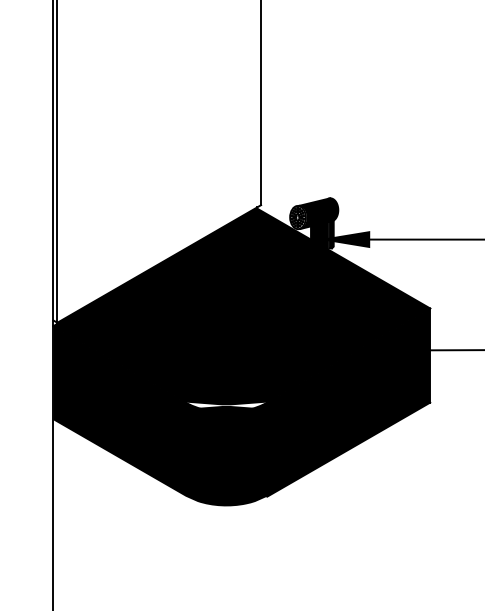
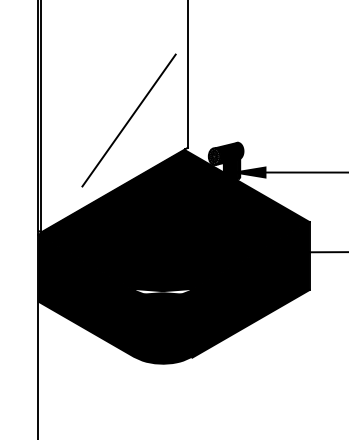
line: (178, 167) -> (128, 120), added

